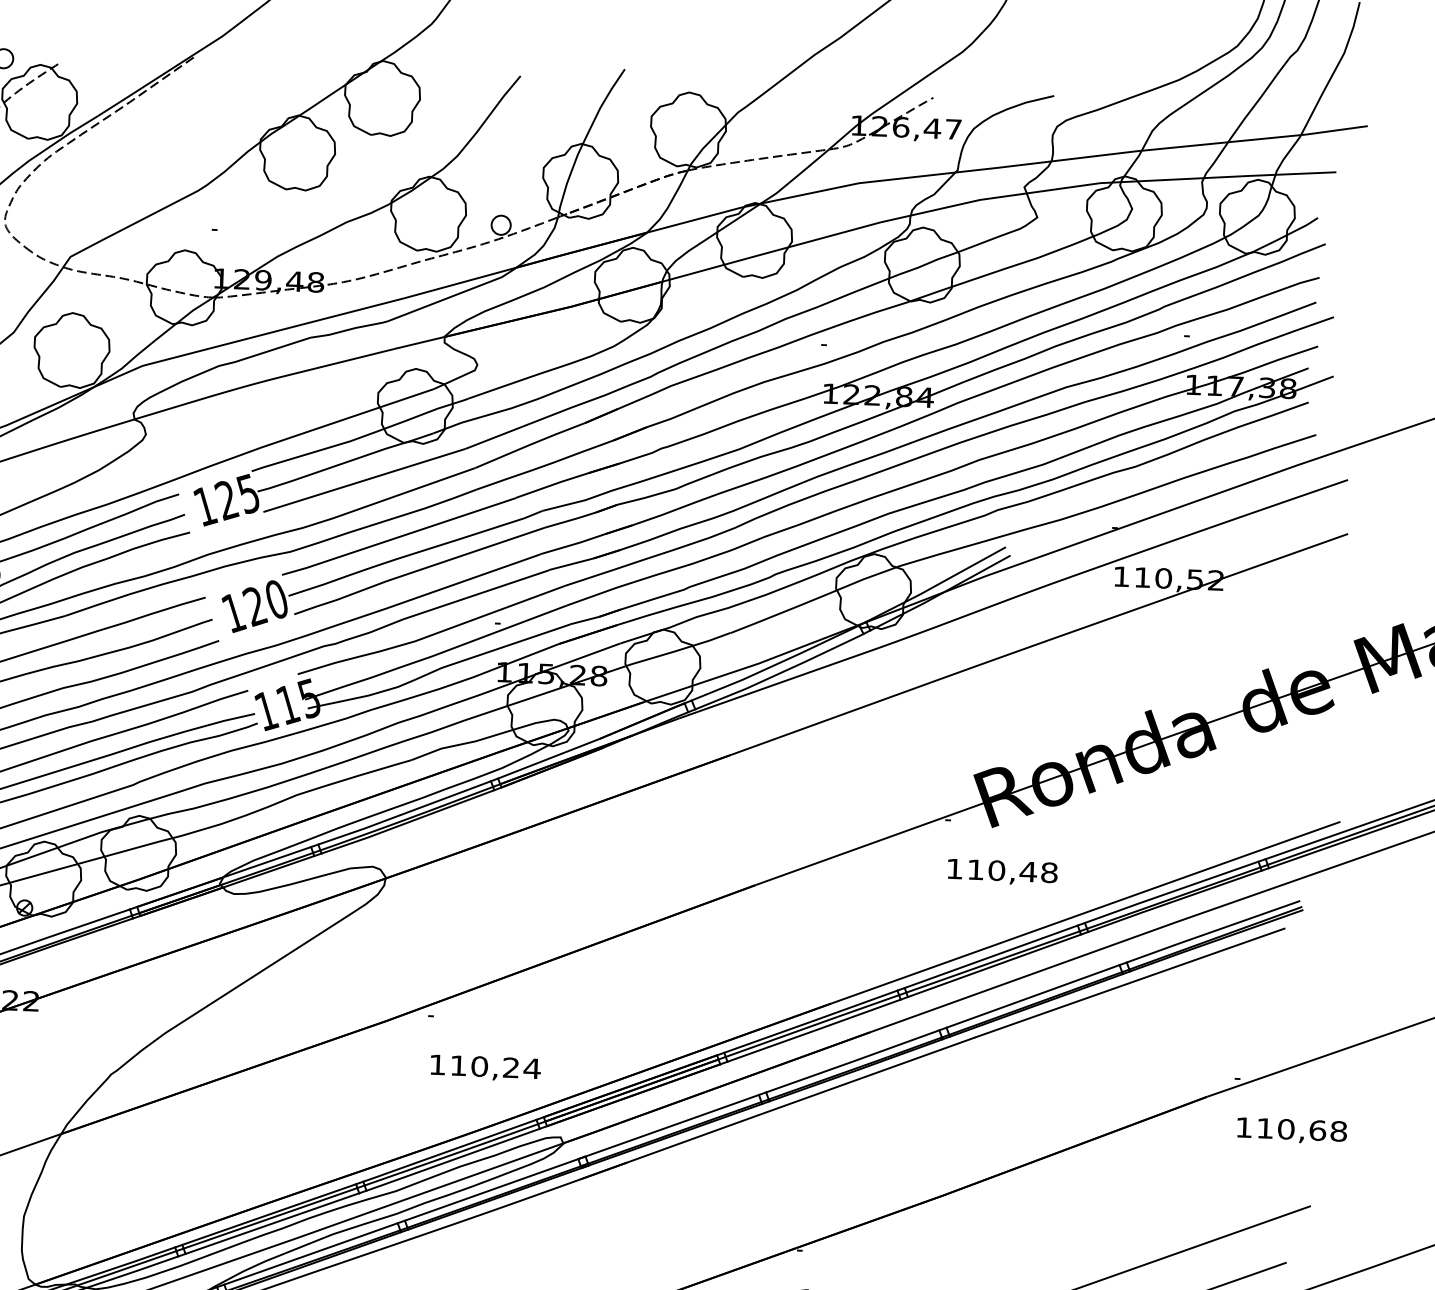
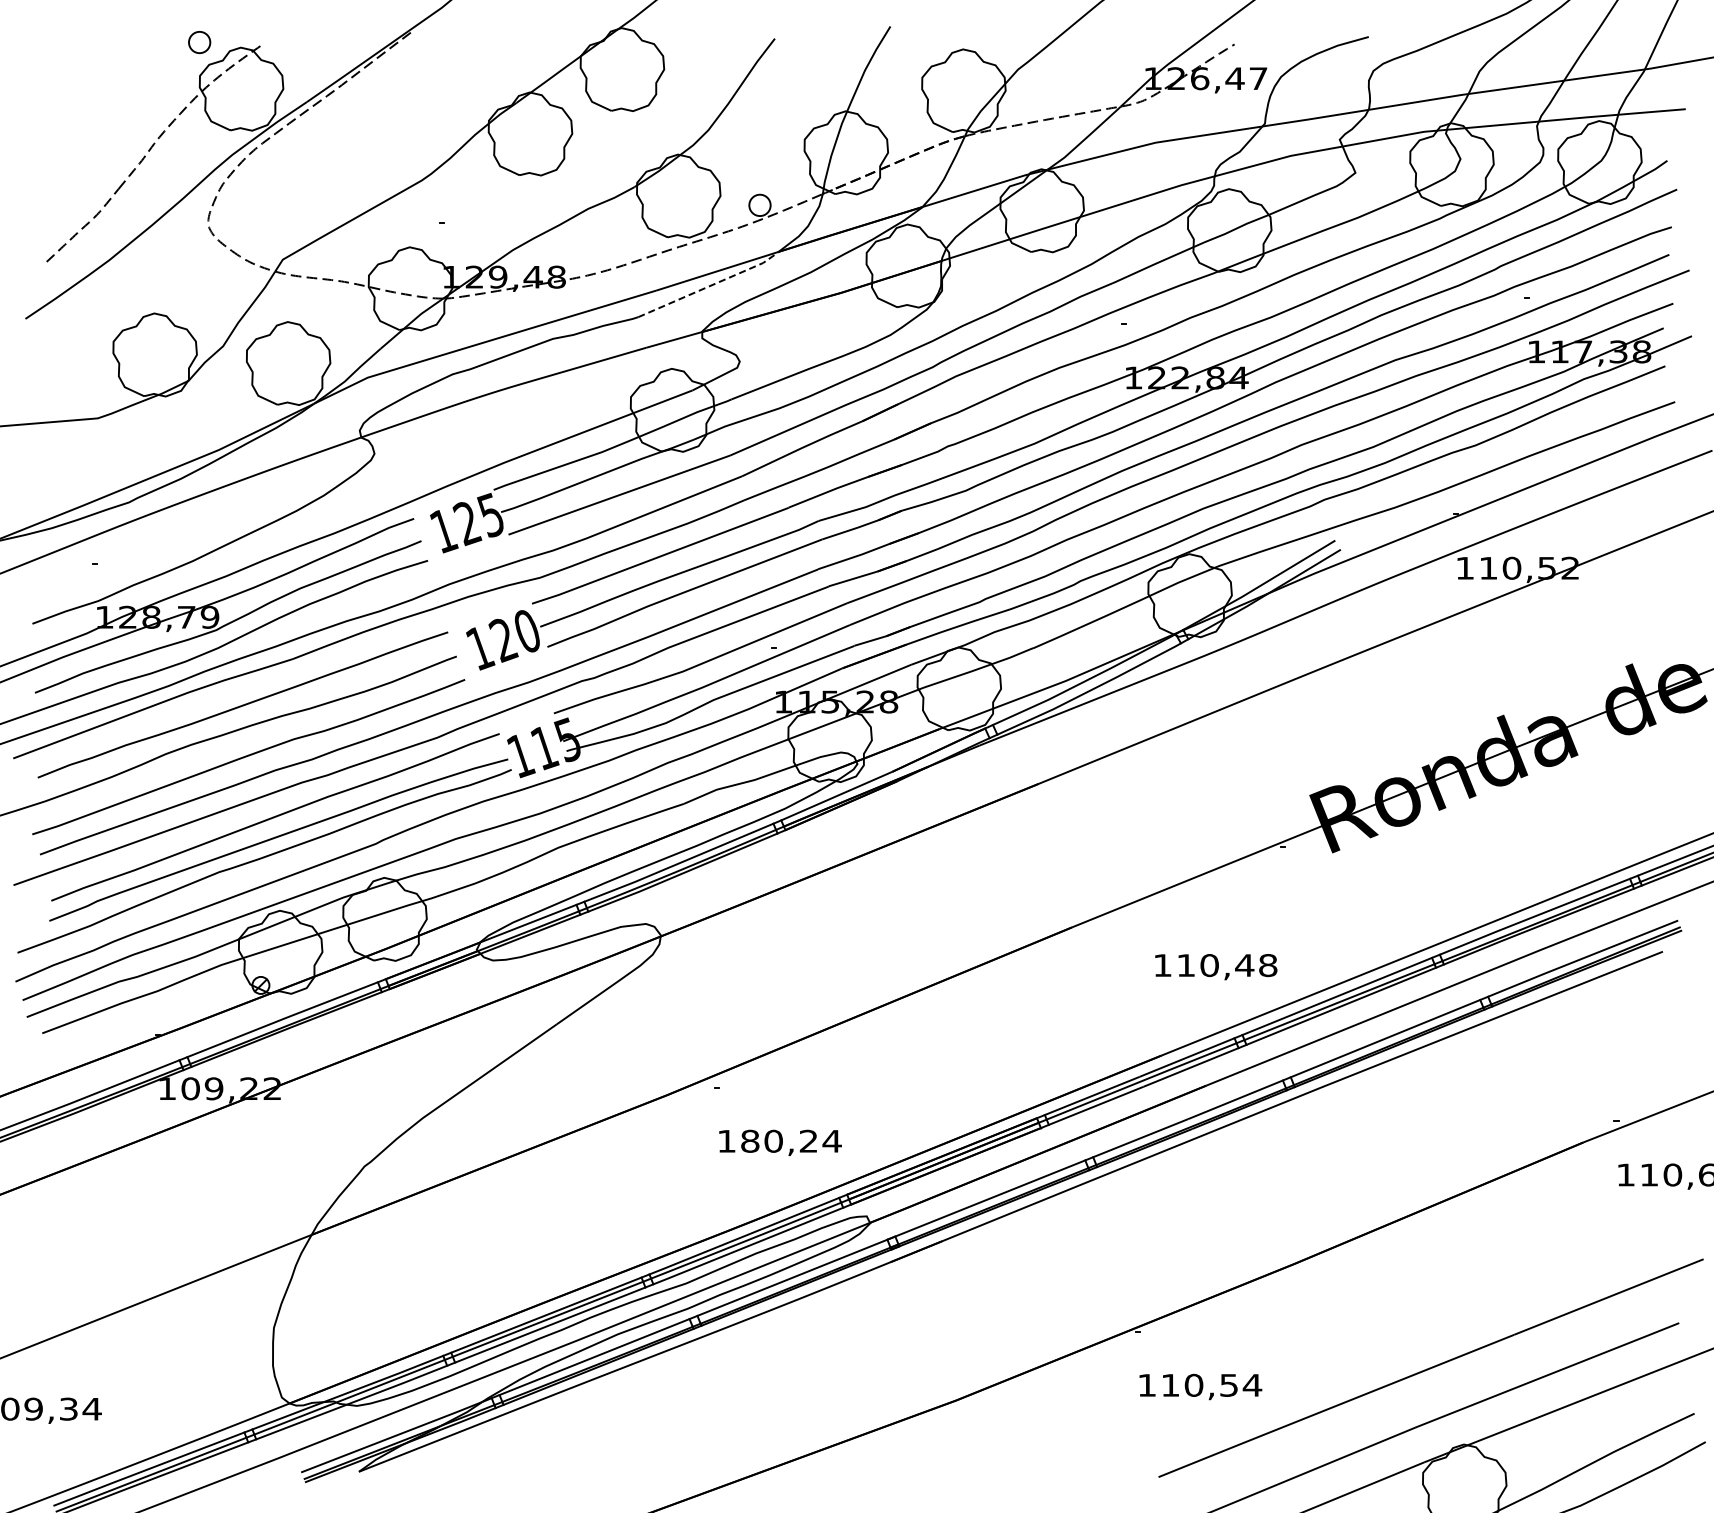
line: (454, 295) -> (711, 285), solid -> dashed
text: (1002, 872) -> (1216, 967), moved
text: (458, 1065) -> (750, 1140), 110,24 -> 180,24

